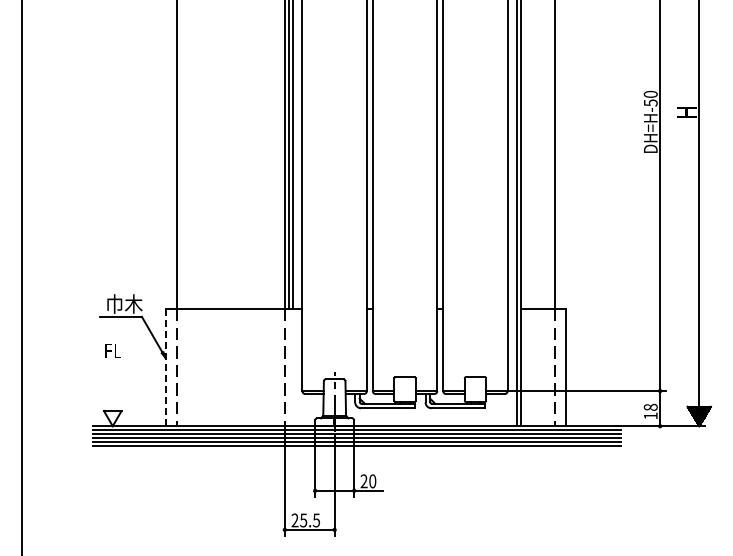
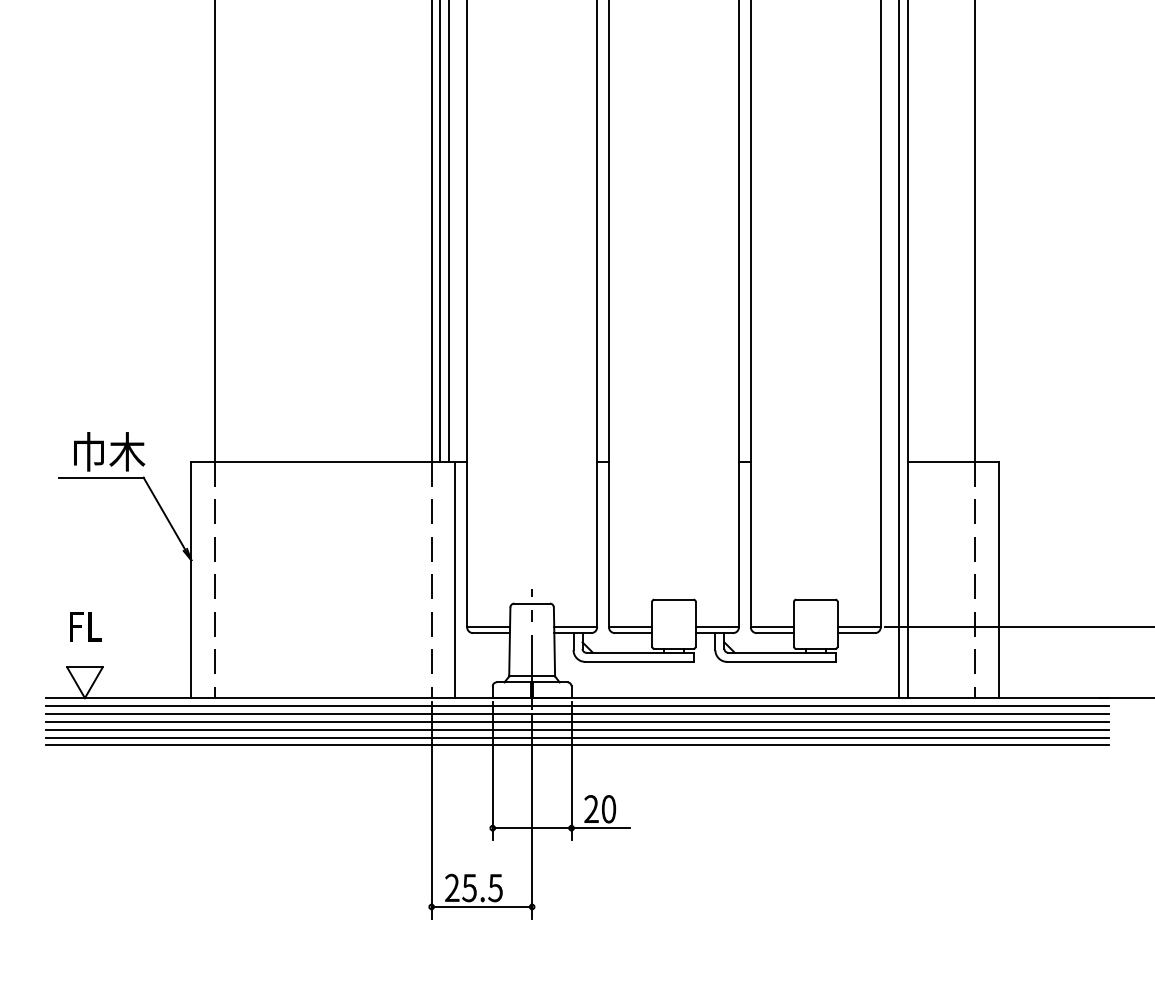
text: (112, 350) -> (84, 626), moved
line: (165, 367) -> (191, 579), dashed -> solid
line: (296, 367) -> (455, 579), added
line: (357, 449) -> (578, 744), added

